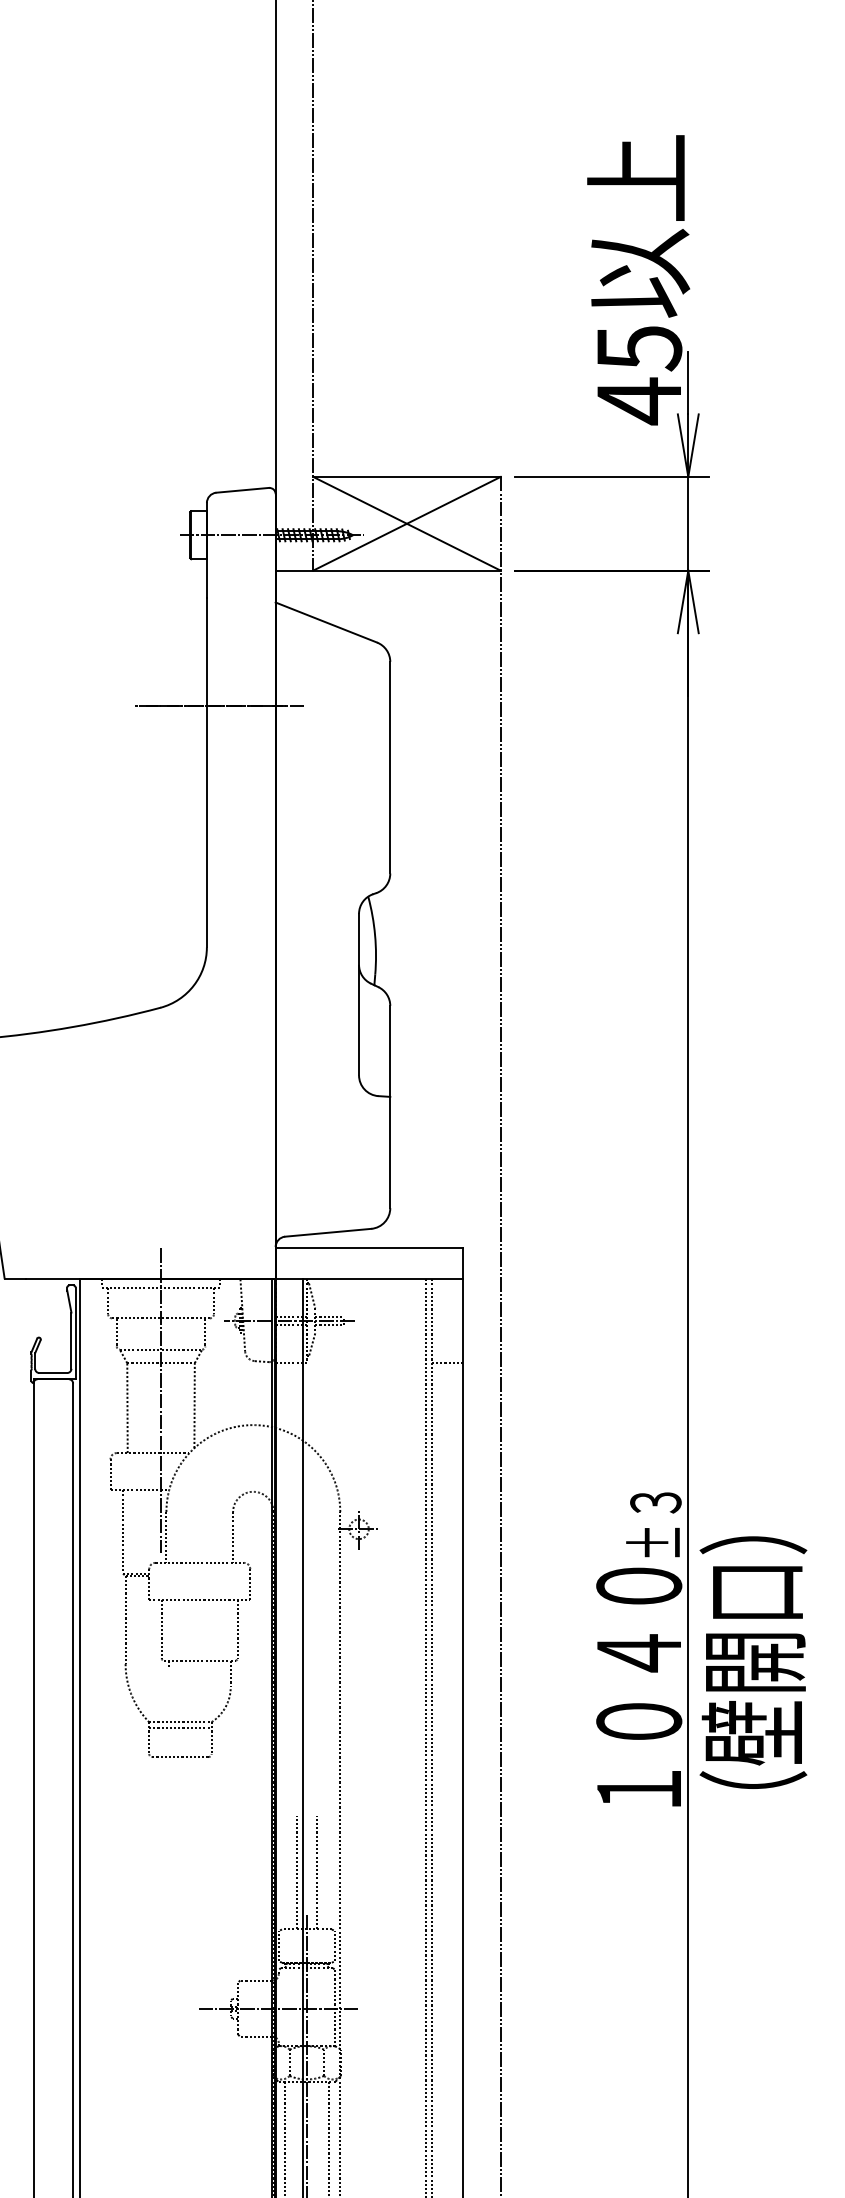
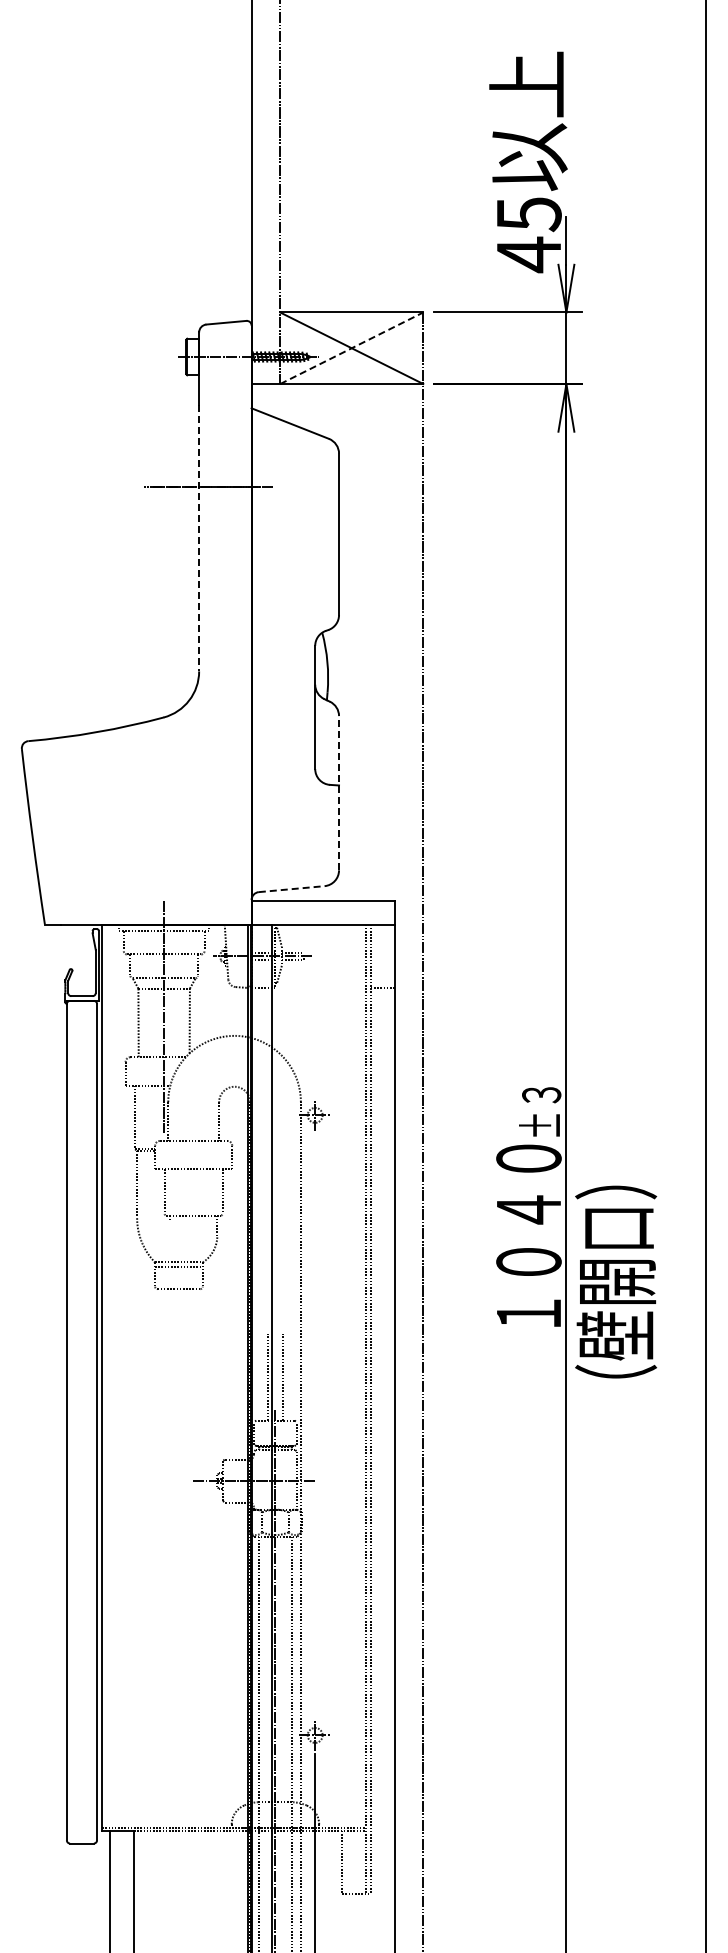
line: (406, 524) -> (351, 348), solid -> dashed
line: (207, 773) -> (199, 538), solid -> dashed
line: (390, 1106) -> (339, 792), solid -> dashed
line: (329, 1233) -> (292, 889), solid -> dashed
text: (753, 1661) -> (616, 1281), moved

